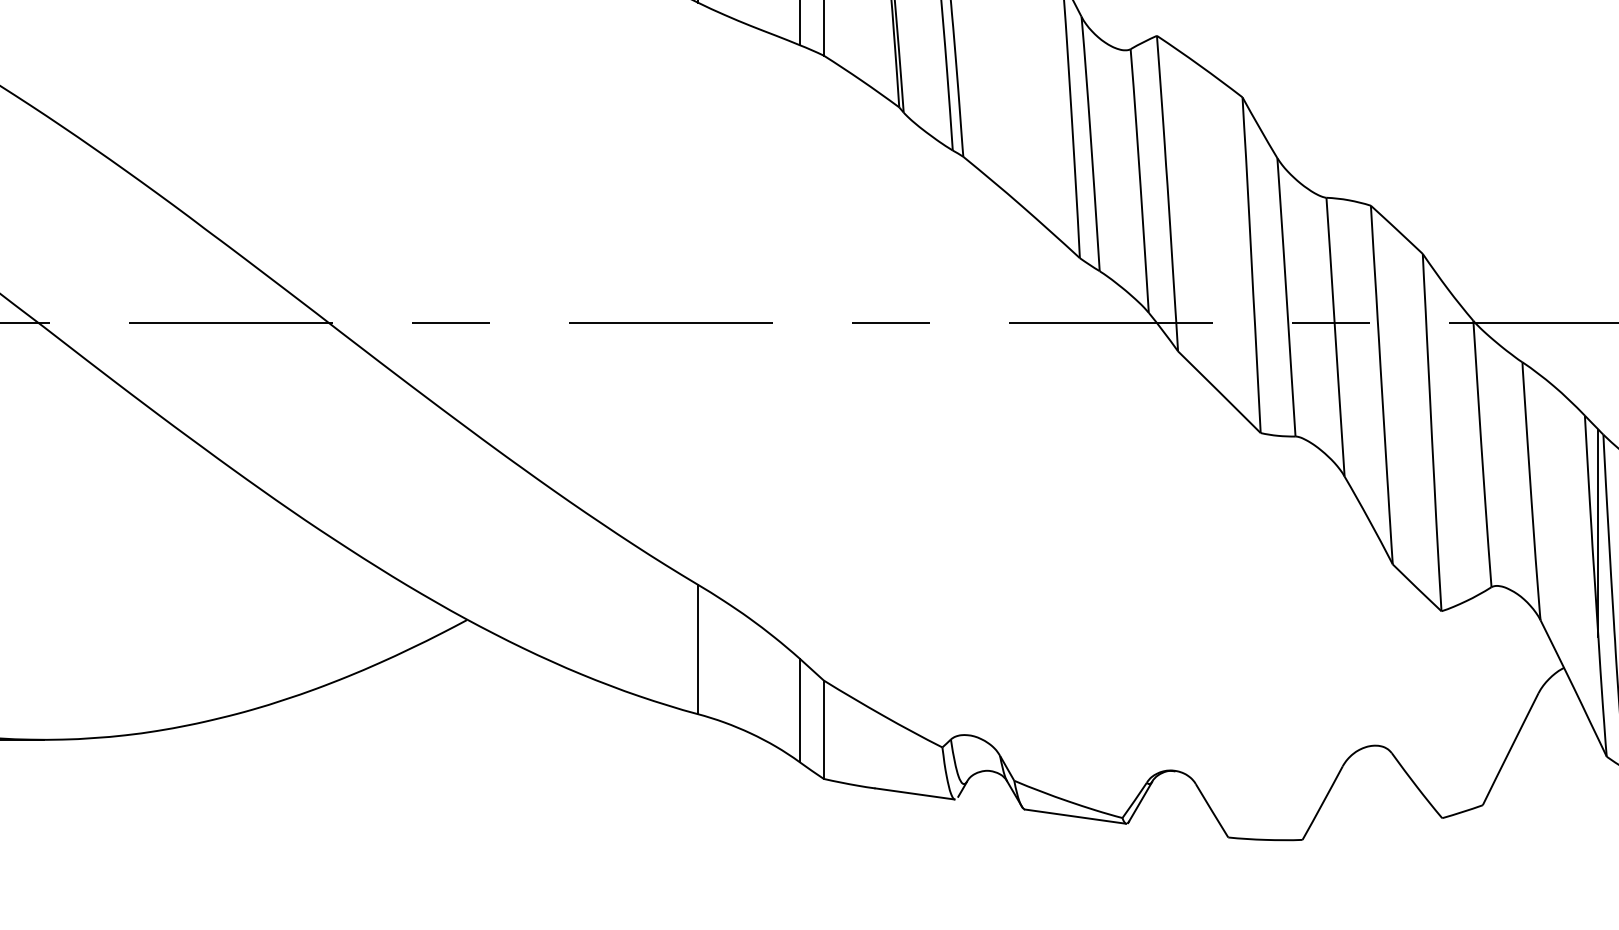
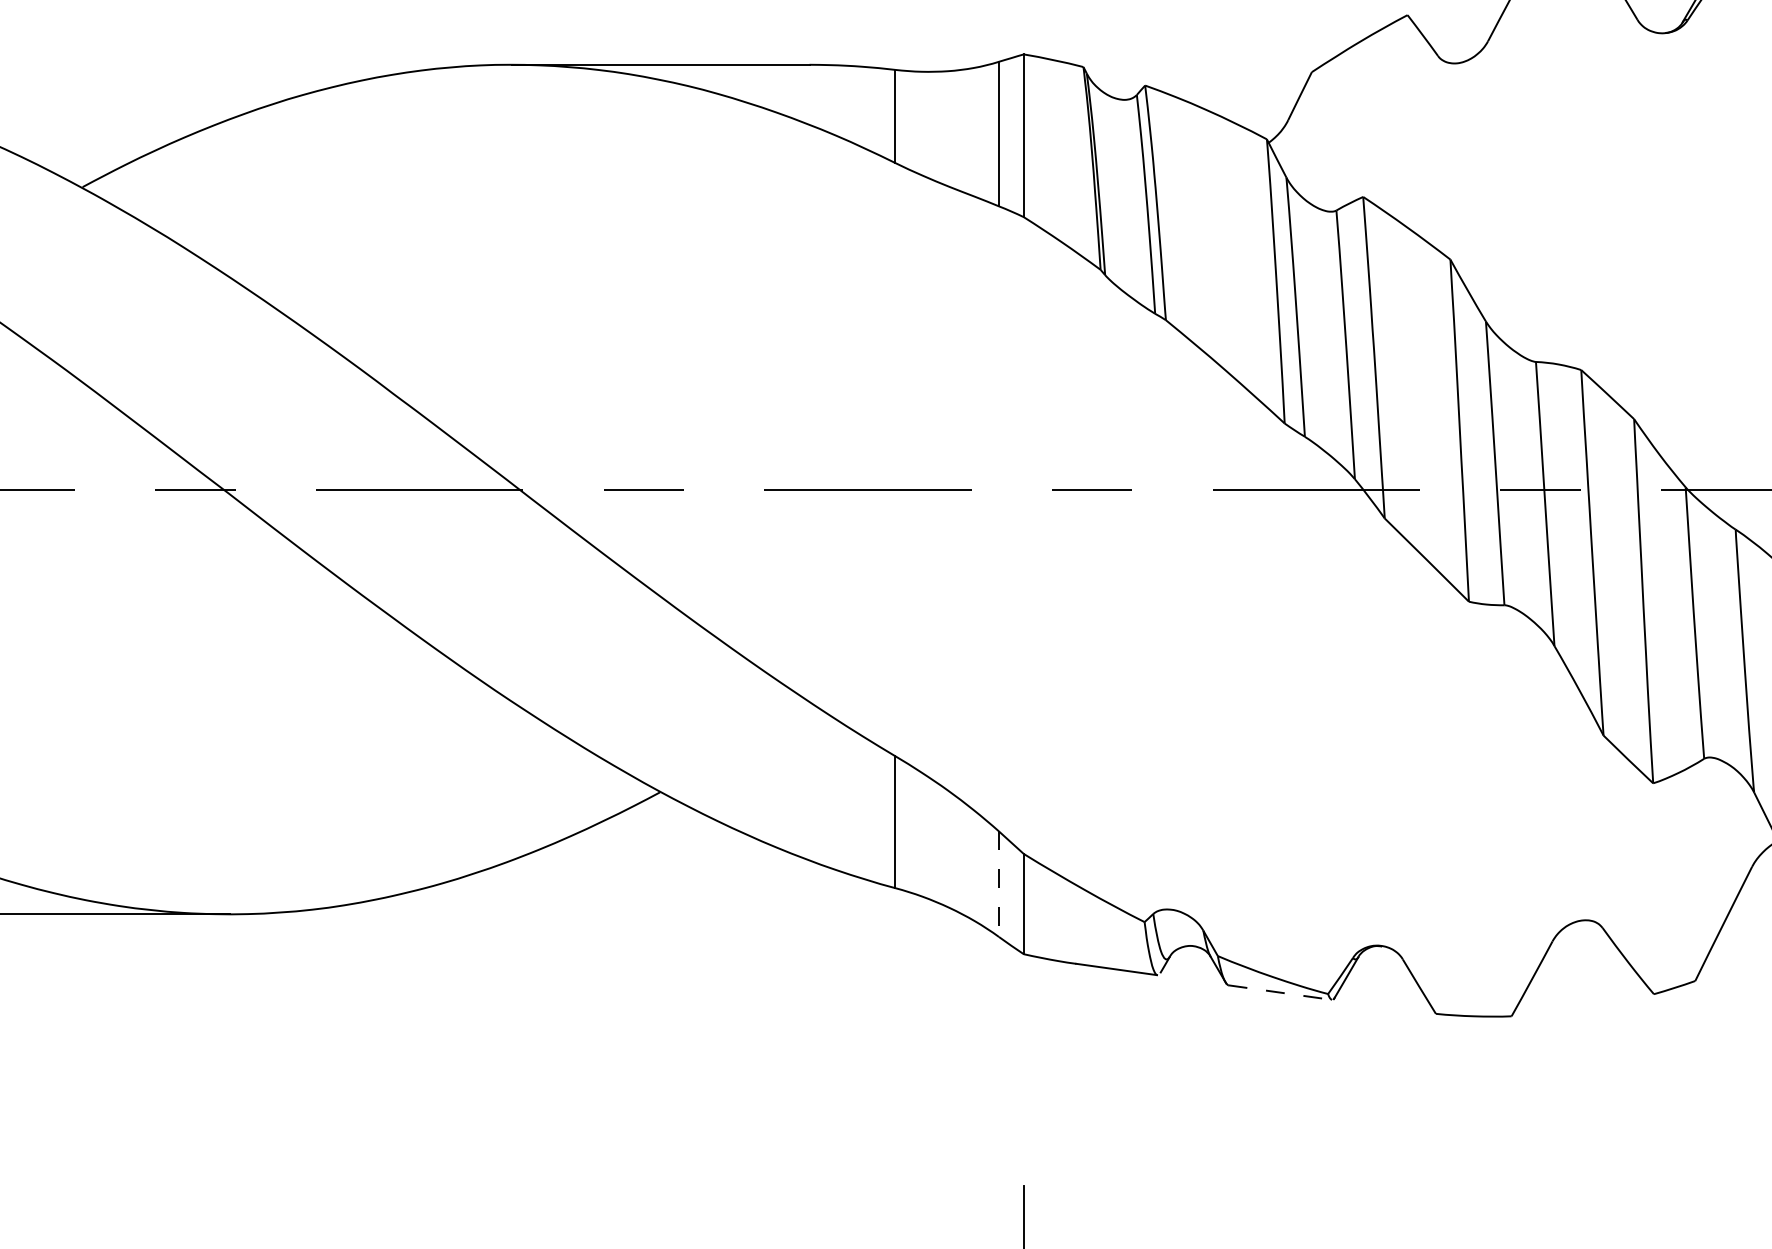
line: (800, 710) -> (999, 884), solid -> dashed
line: (1075, 816) -> (1280, 992), solid -> dashed

